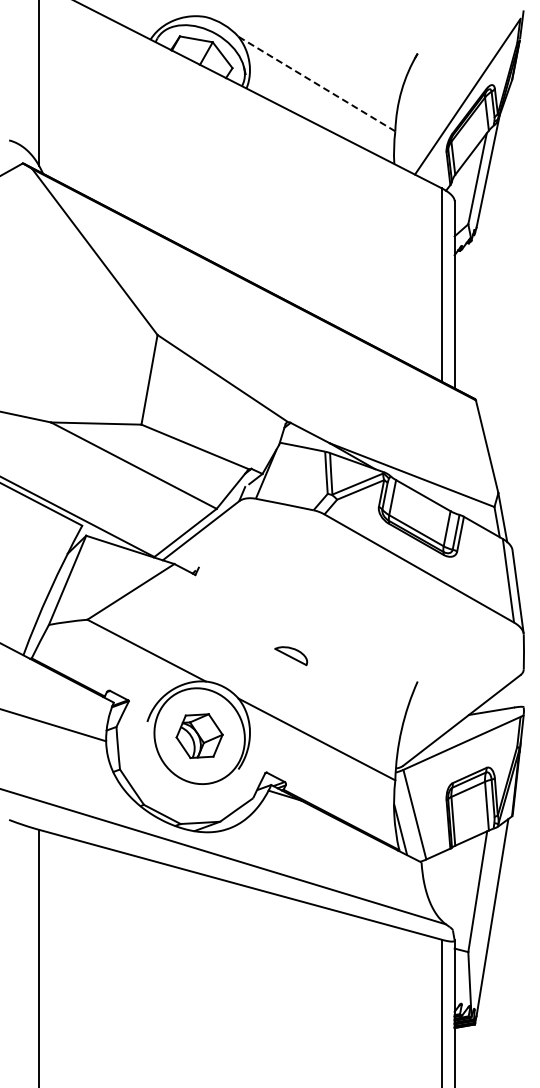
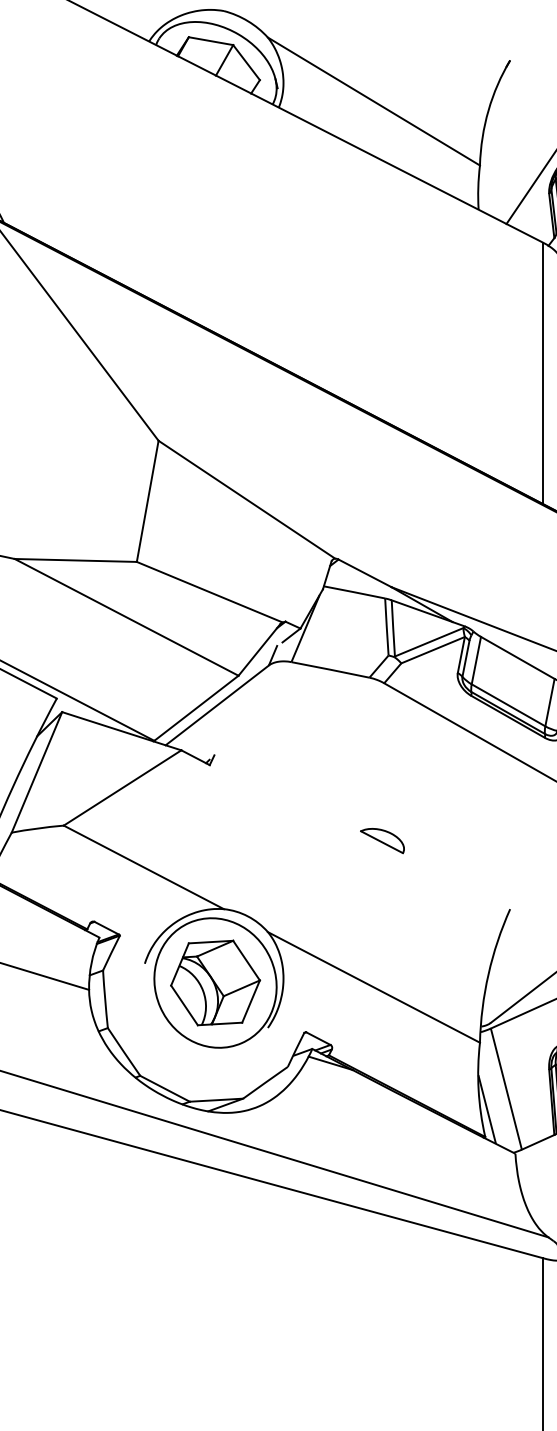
line: (316, 84) -> (373, 102), dashed -> solid
part: (291, 656) -> (382, 841), moved
part: (199, 735) -> (215, 982), size x1.43

